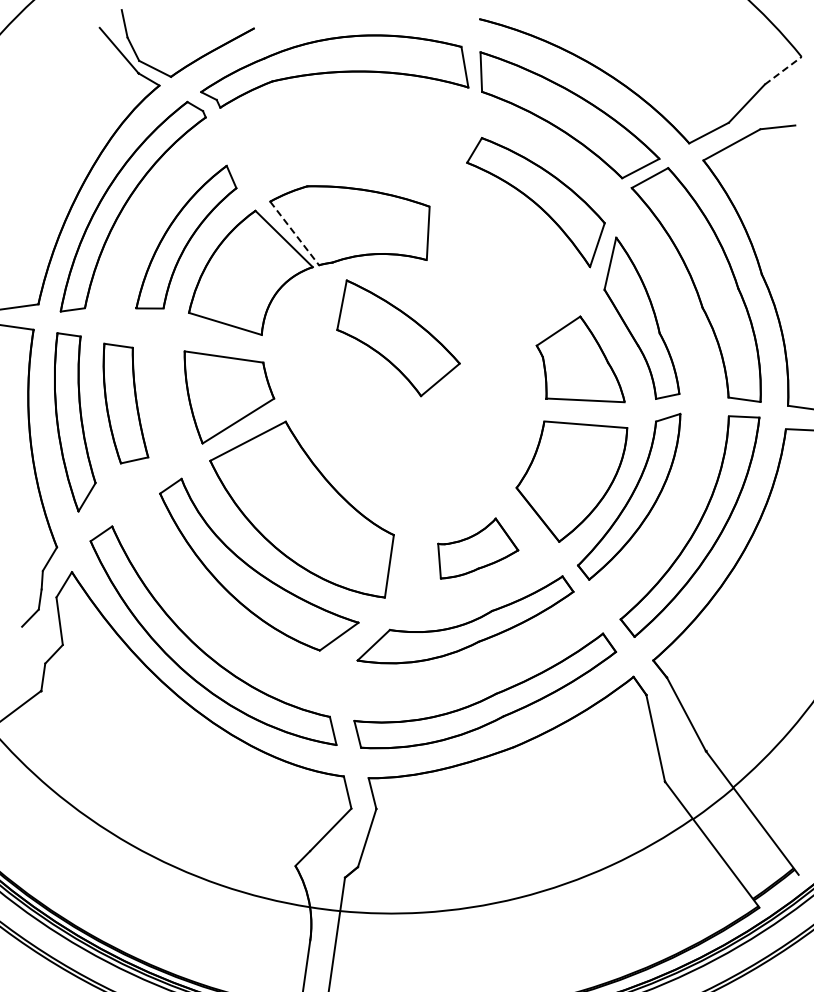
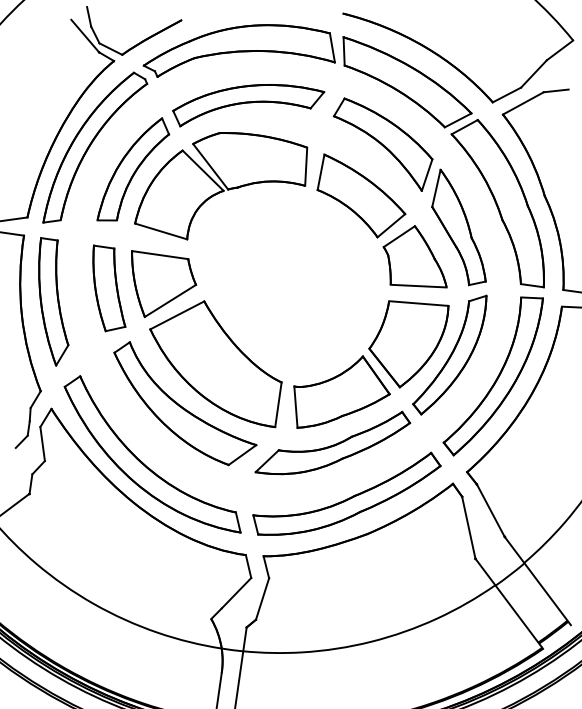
line: (783, 70) -> (560, 50), dashed -> solid
part: (347, 147) -> (248, 105), added
line: (294, 233) -> (210, 166), dashed -> solid
part: (398, 338) -> (361, 196), moved
part: (125, 403) -> (109, 288), moved
part: (477, 548) -> (341, 392), size x1.67

